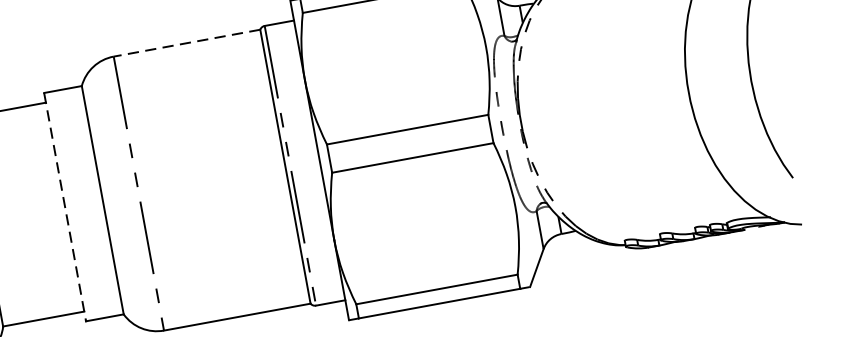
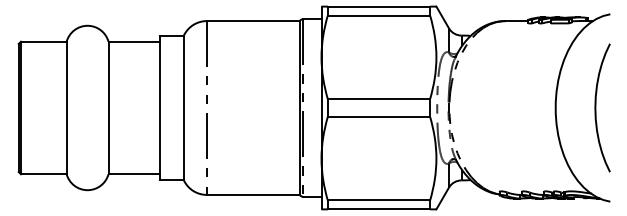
line: (185, 44) -> (252, 21), dashed -> solid
line: (66, 207) -> (160, 108), dashed -> solid

